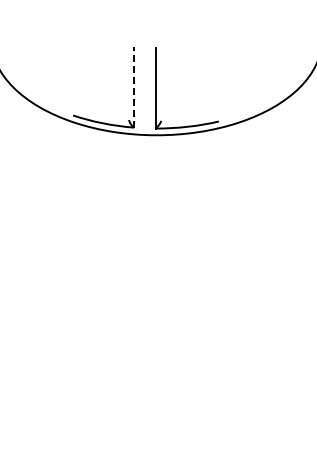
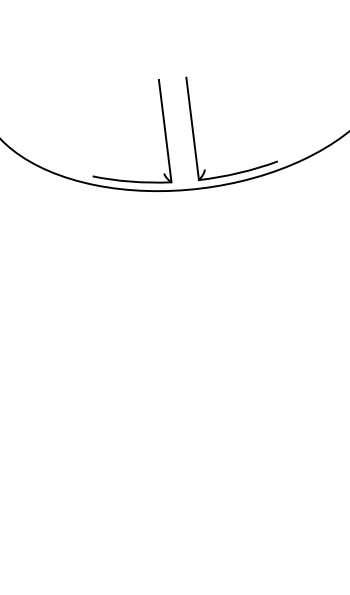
line: (133, 86) -> (164, 130), dashed -> solid

